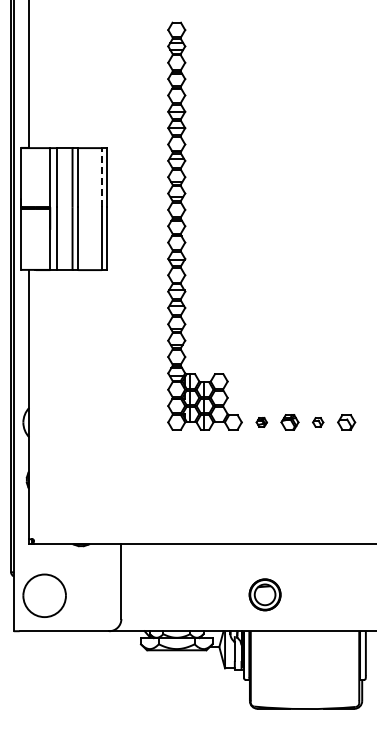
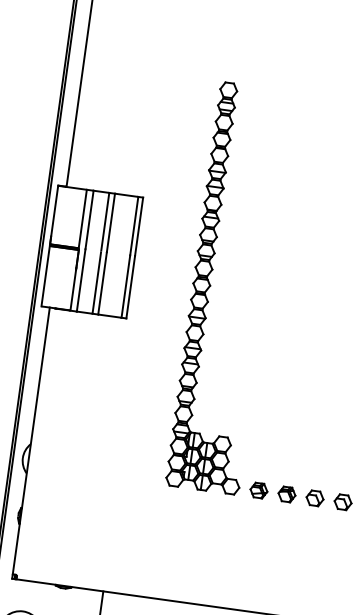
line: (101, 177) -> (133, 225), dashed -> solid
part: (261, 422) -> (258, 490), size x1.67
part: (317, 422) -> (314, 498), size x1.67

